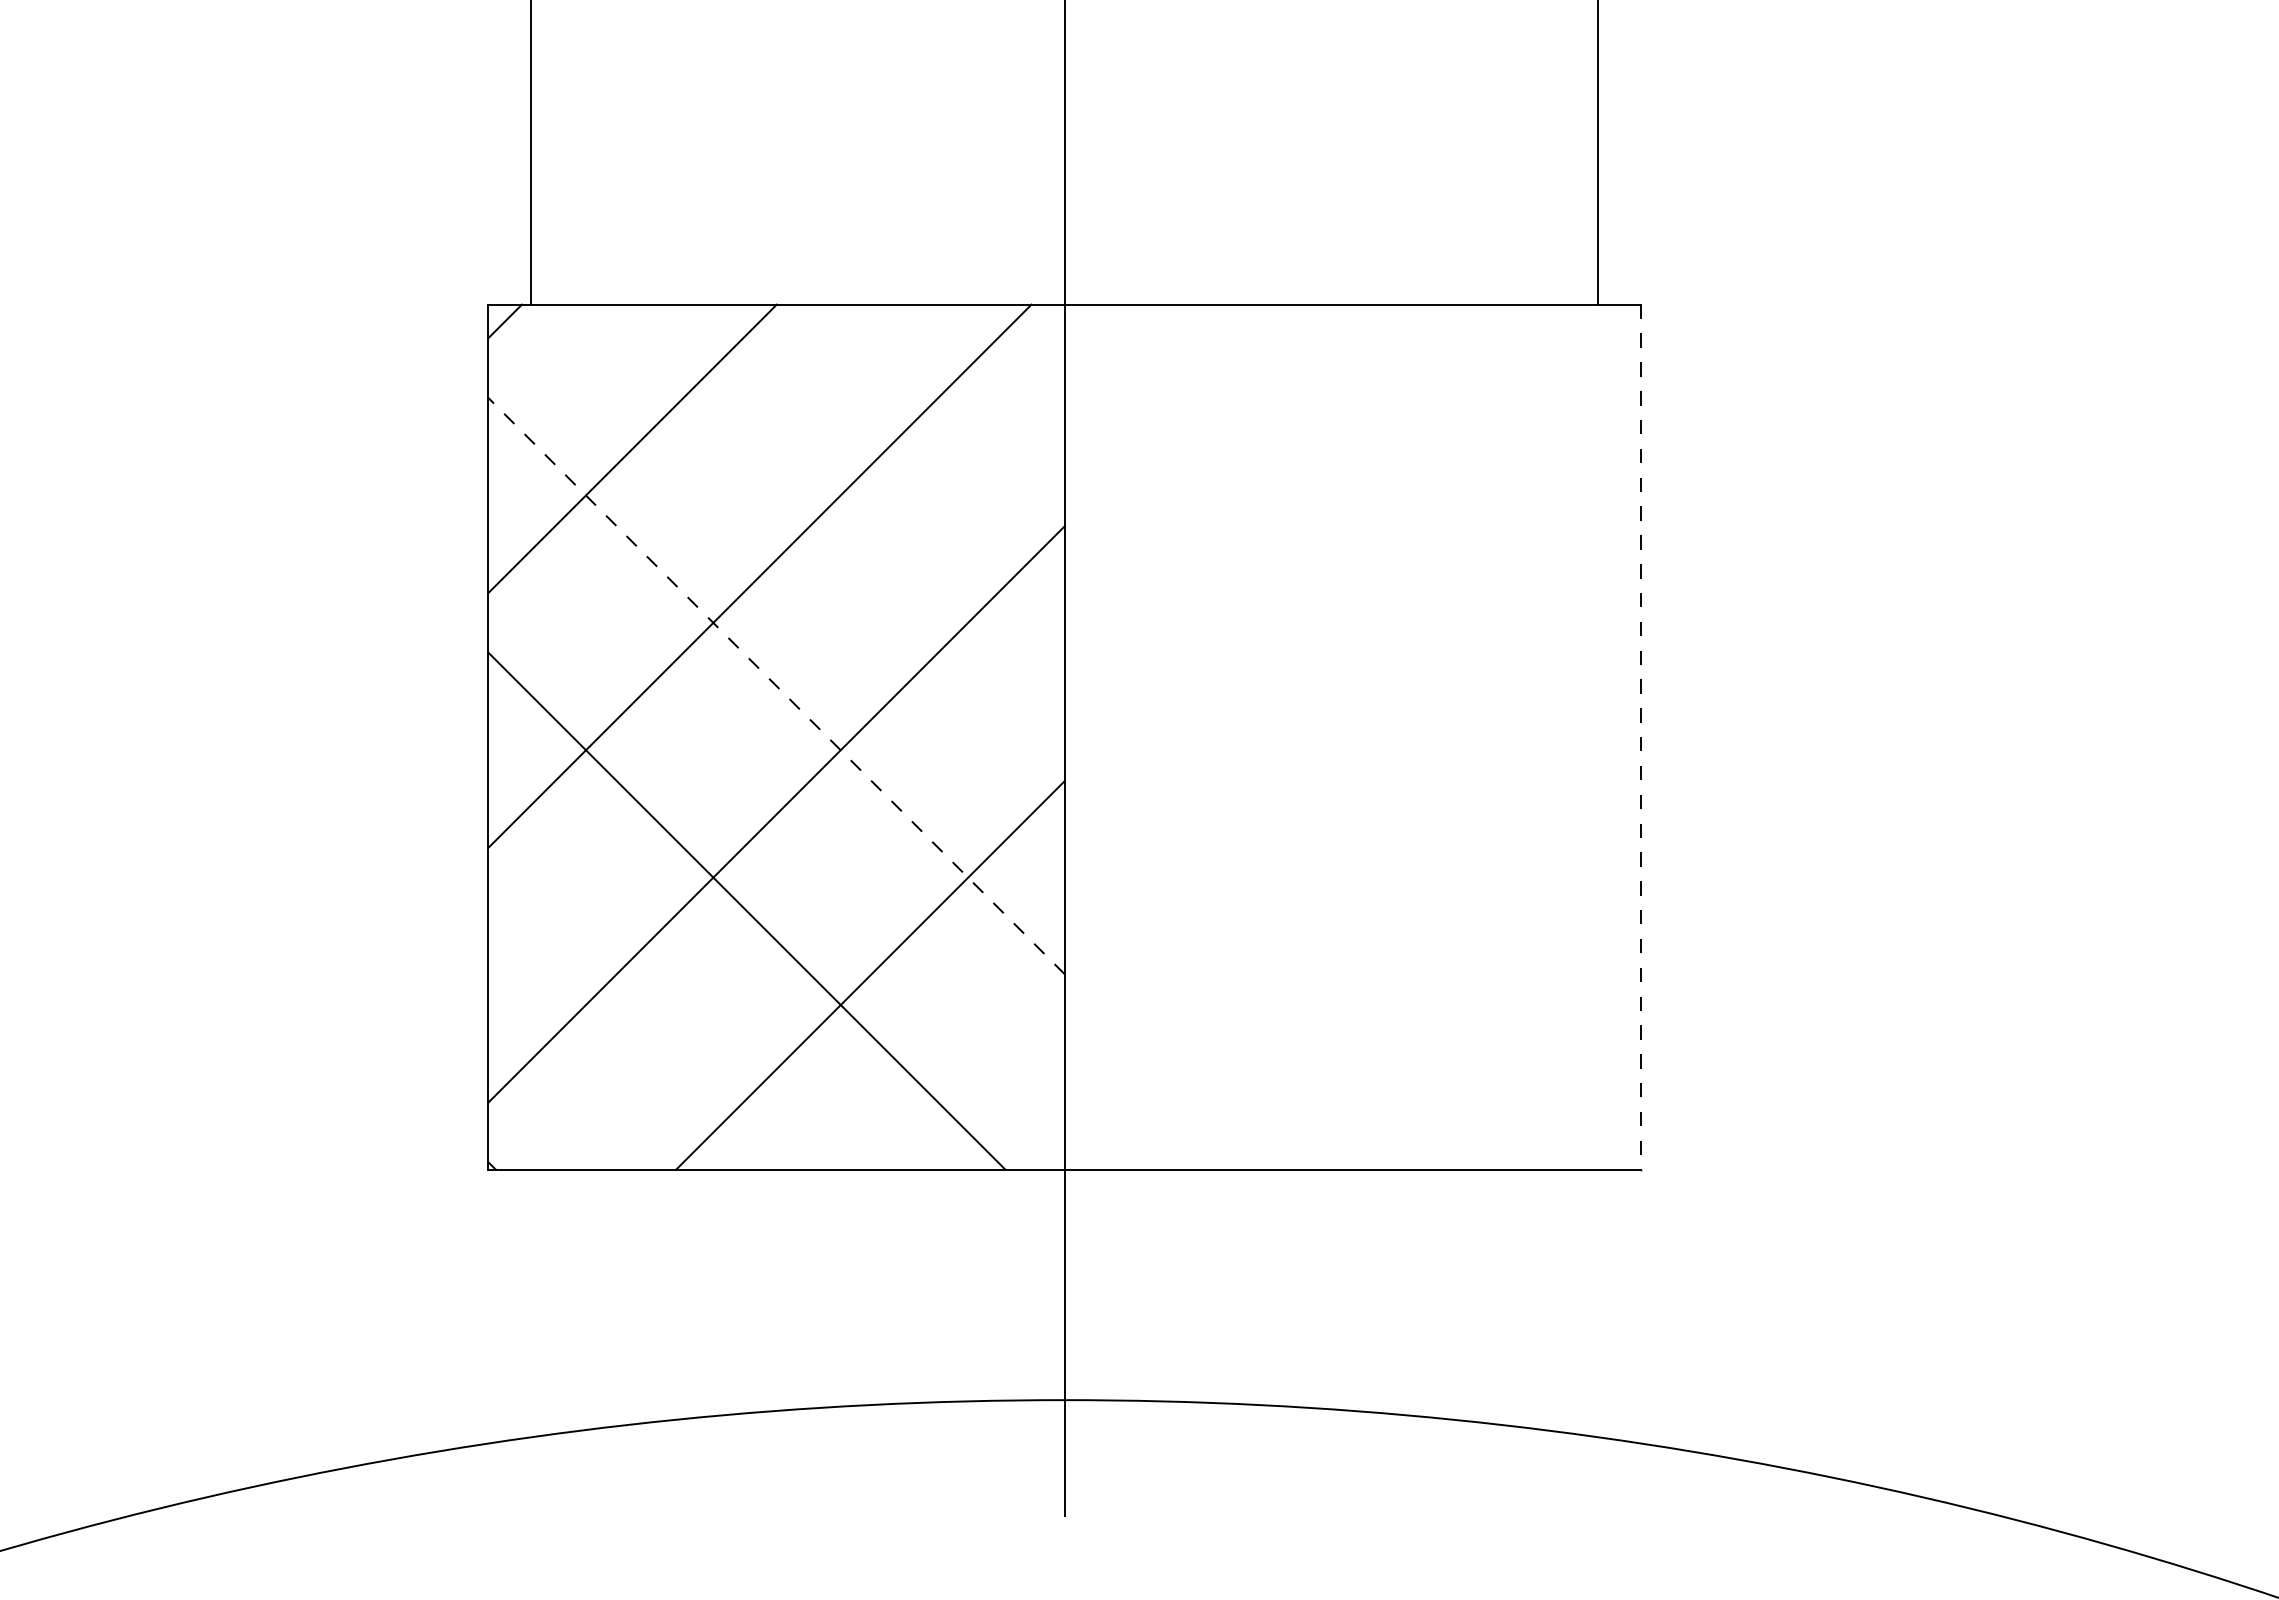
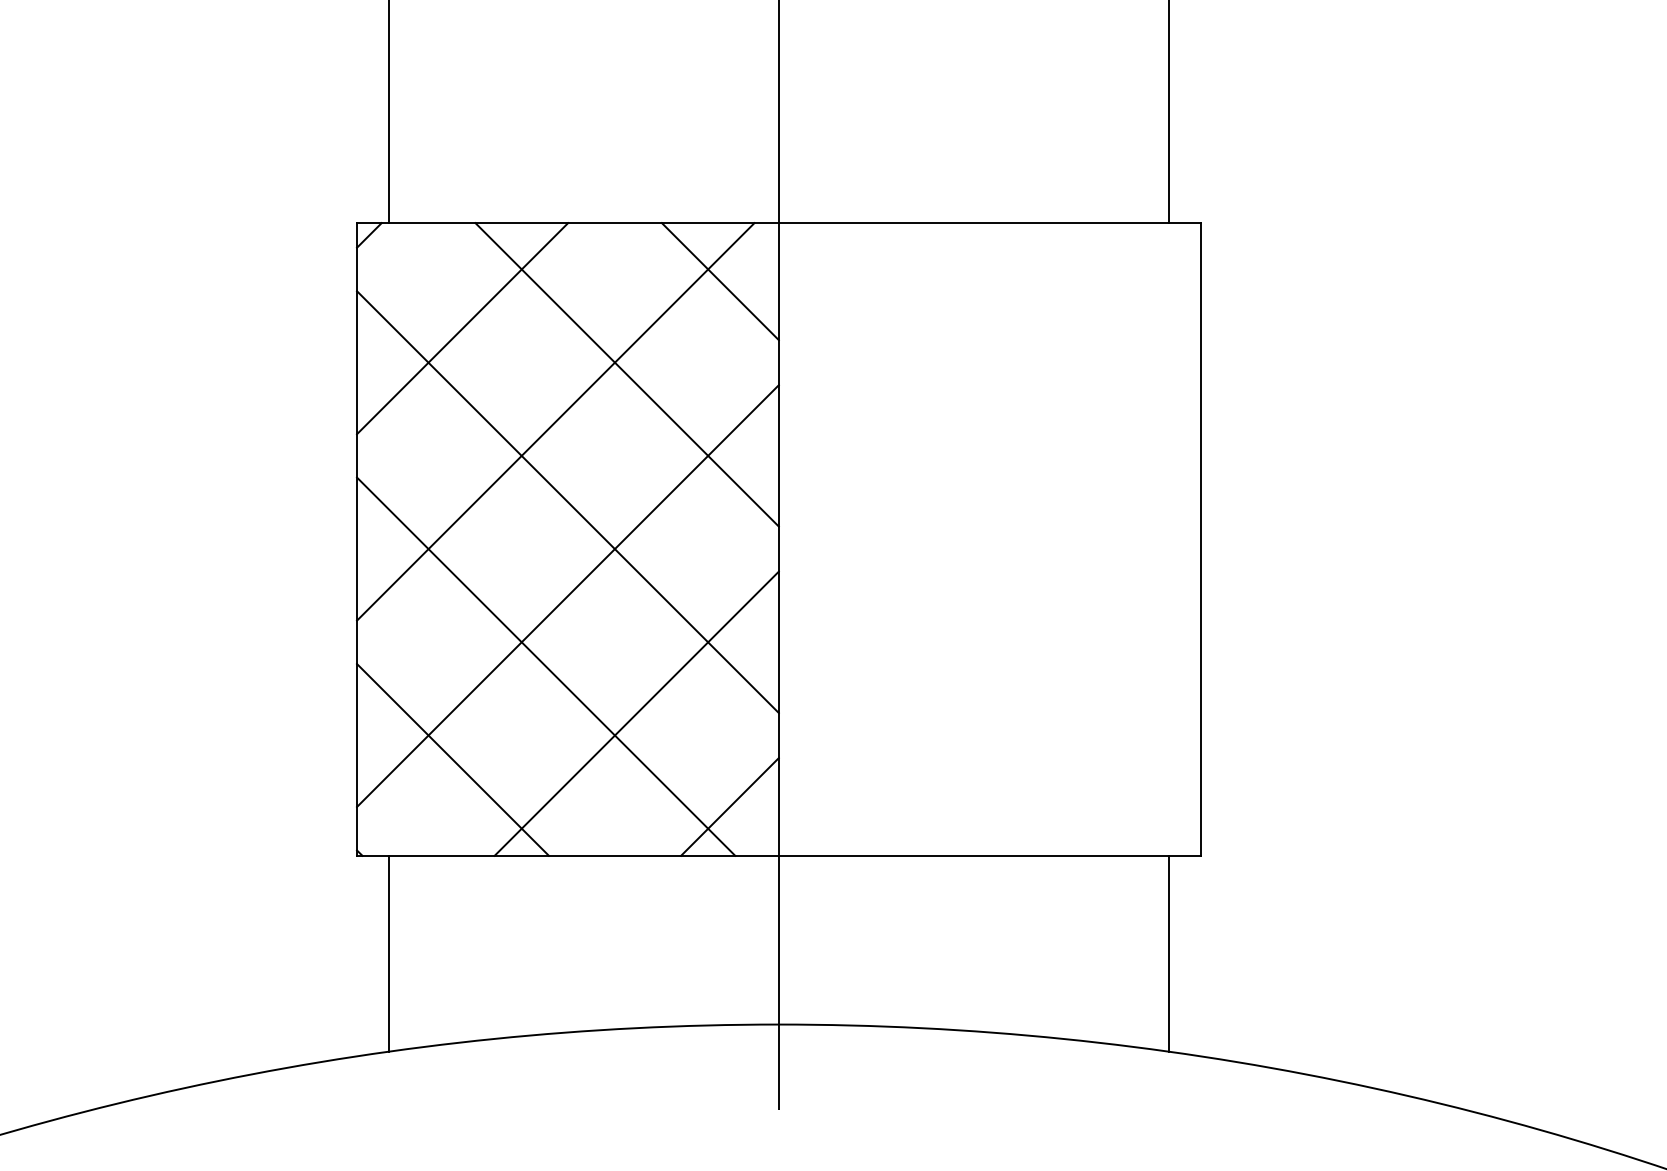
line: (984, 384) -> (720, 281), added
line: (857, 511) -> (627, 374), added
line: (776, 686) -> (567, 502), dashed -> solid
line: (1641, 737) -> (1200, 539), dashed -> solid
line: (619, 1038) -> (453, 759), added
line: (997, 1102) -> (729, 806), added
line: (531, 1303) -> (388, 953), added
line: (1598, 1303) -> (1169, 953), added

